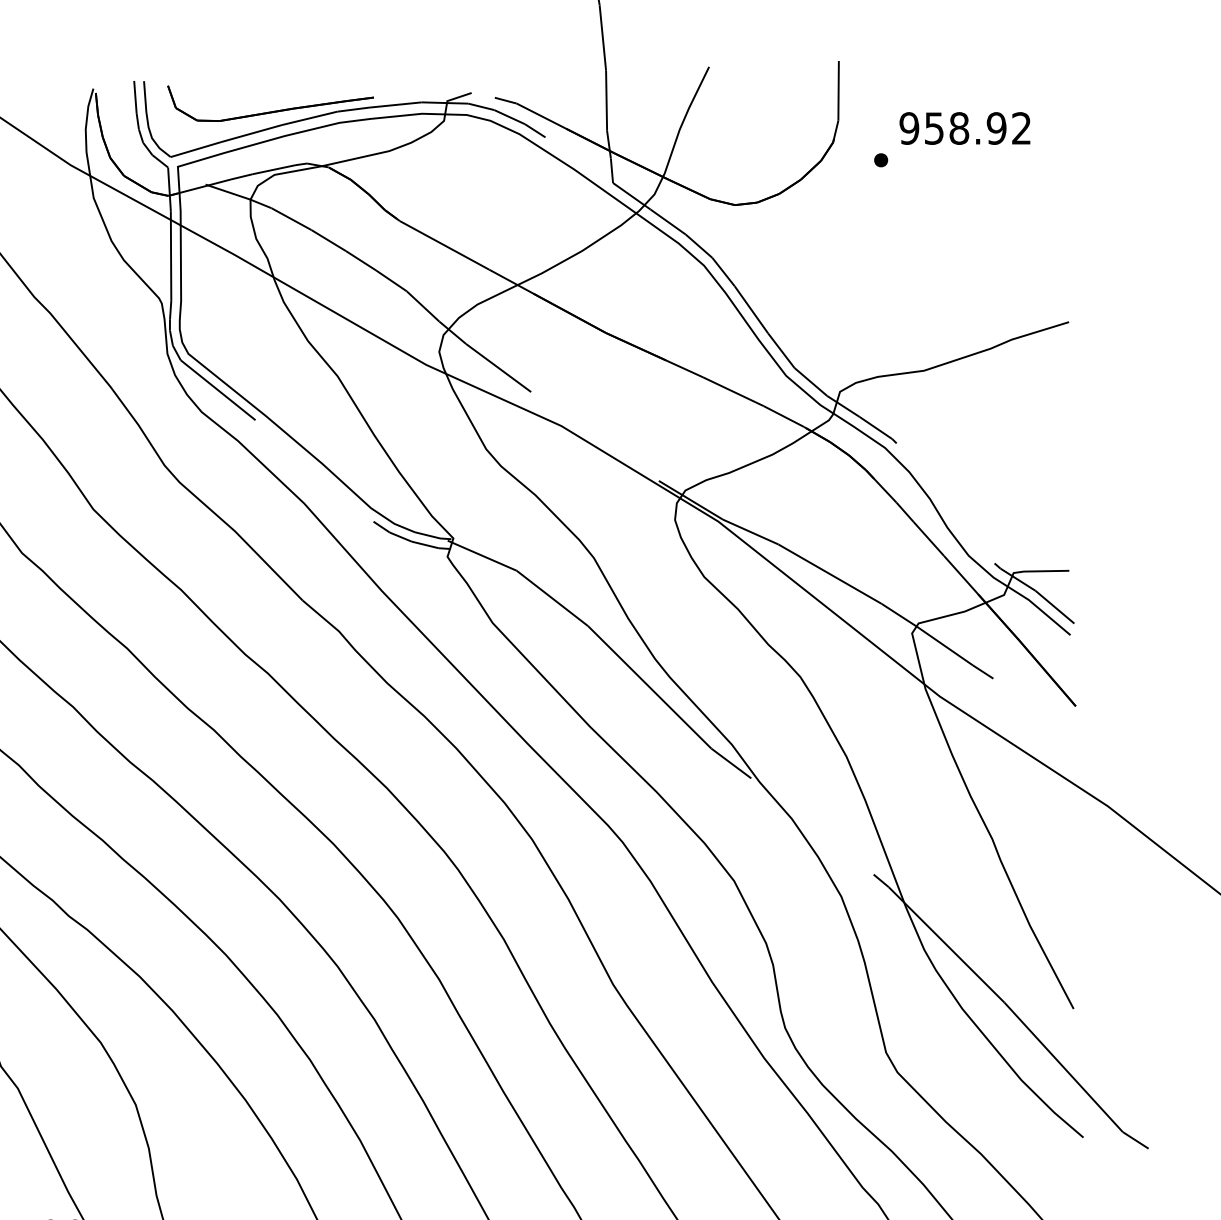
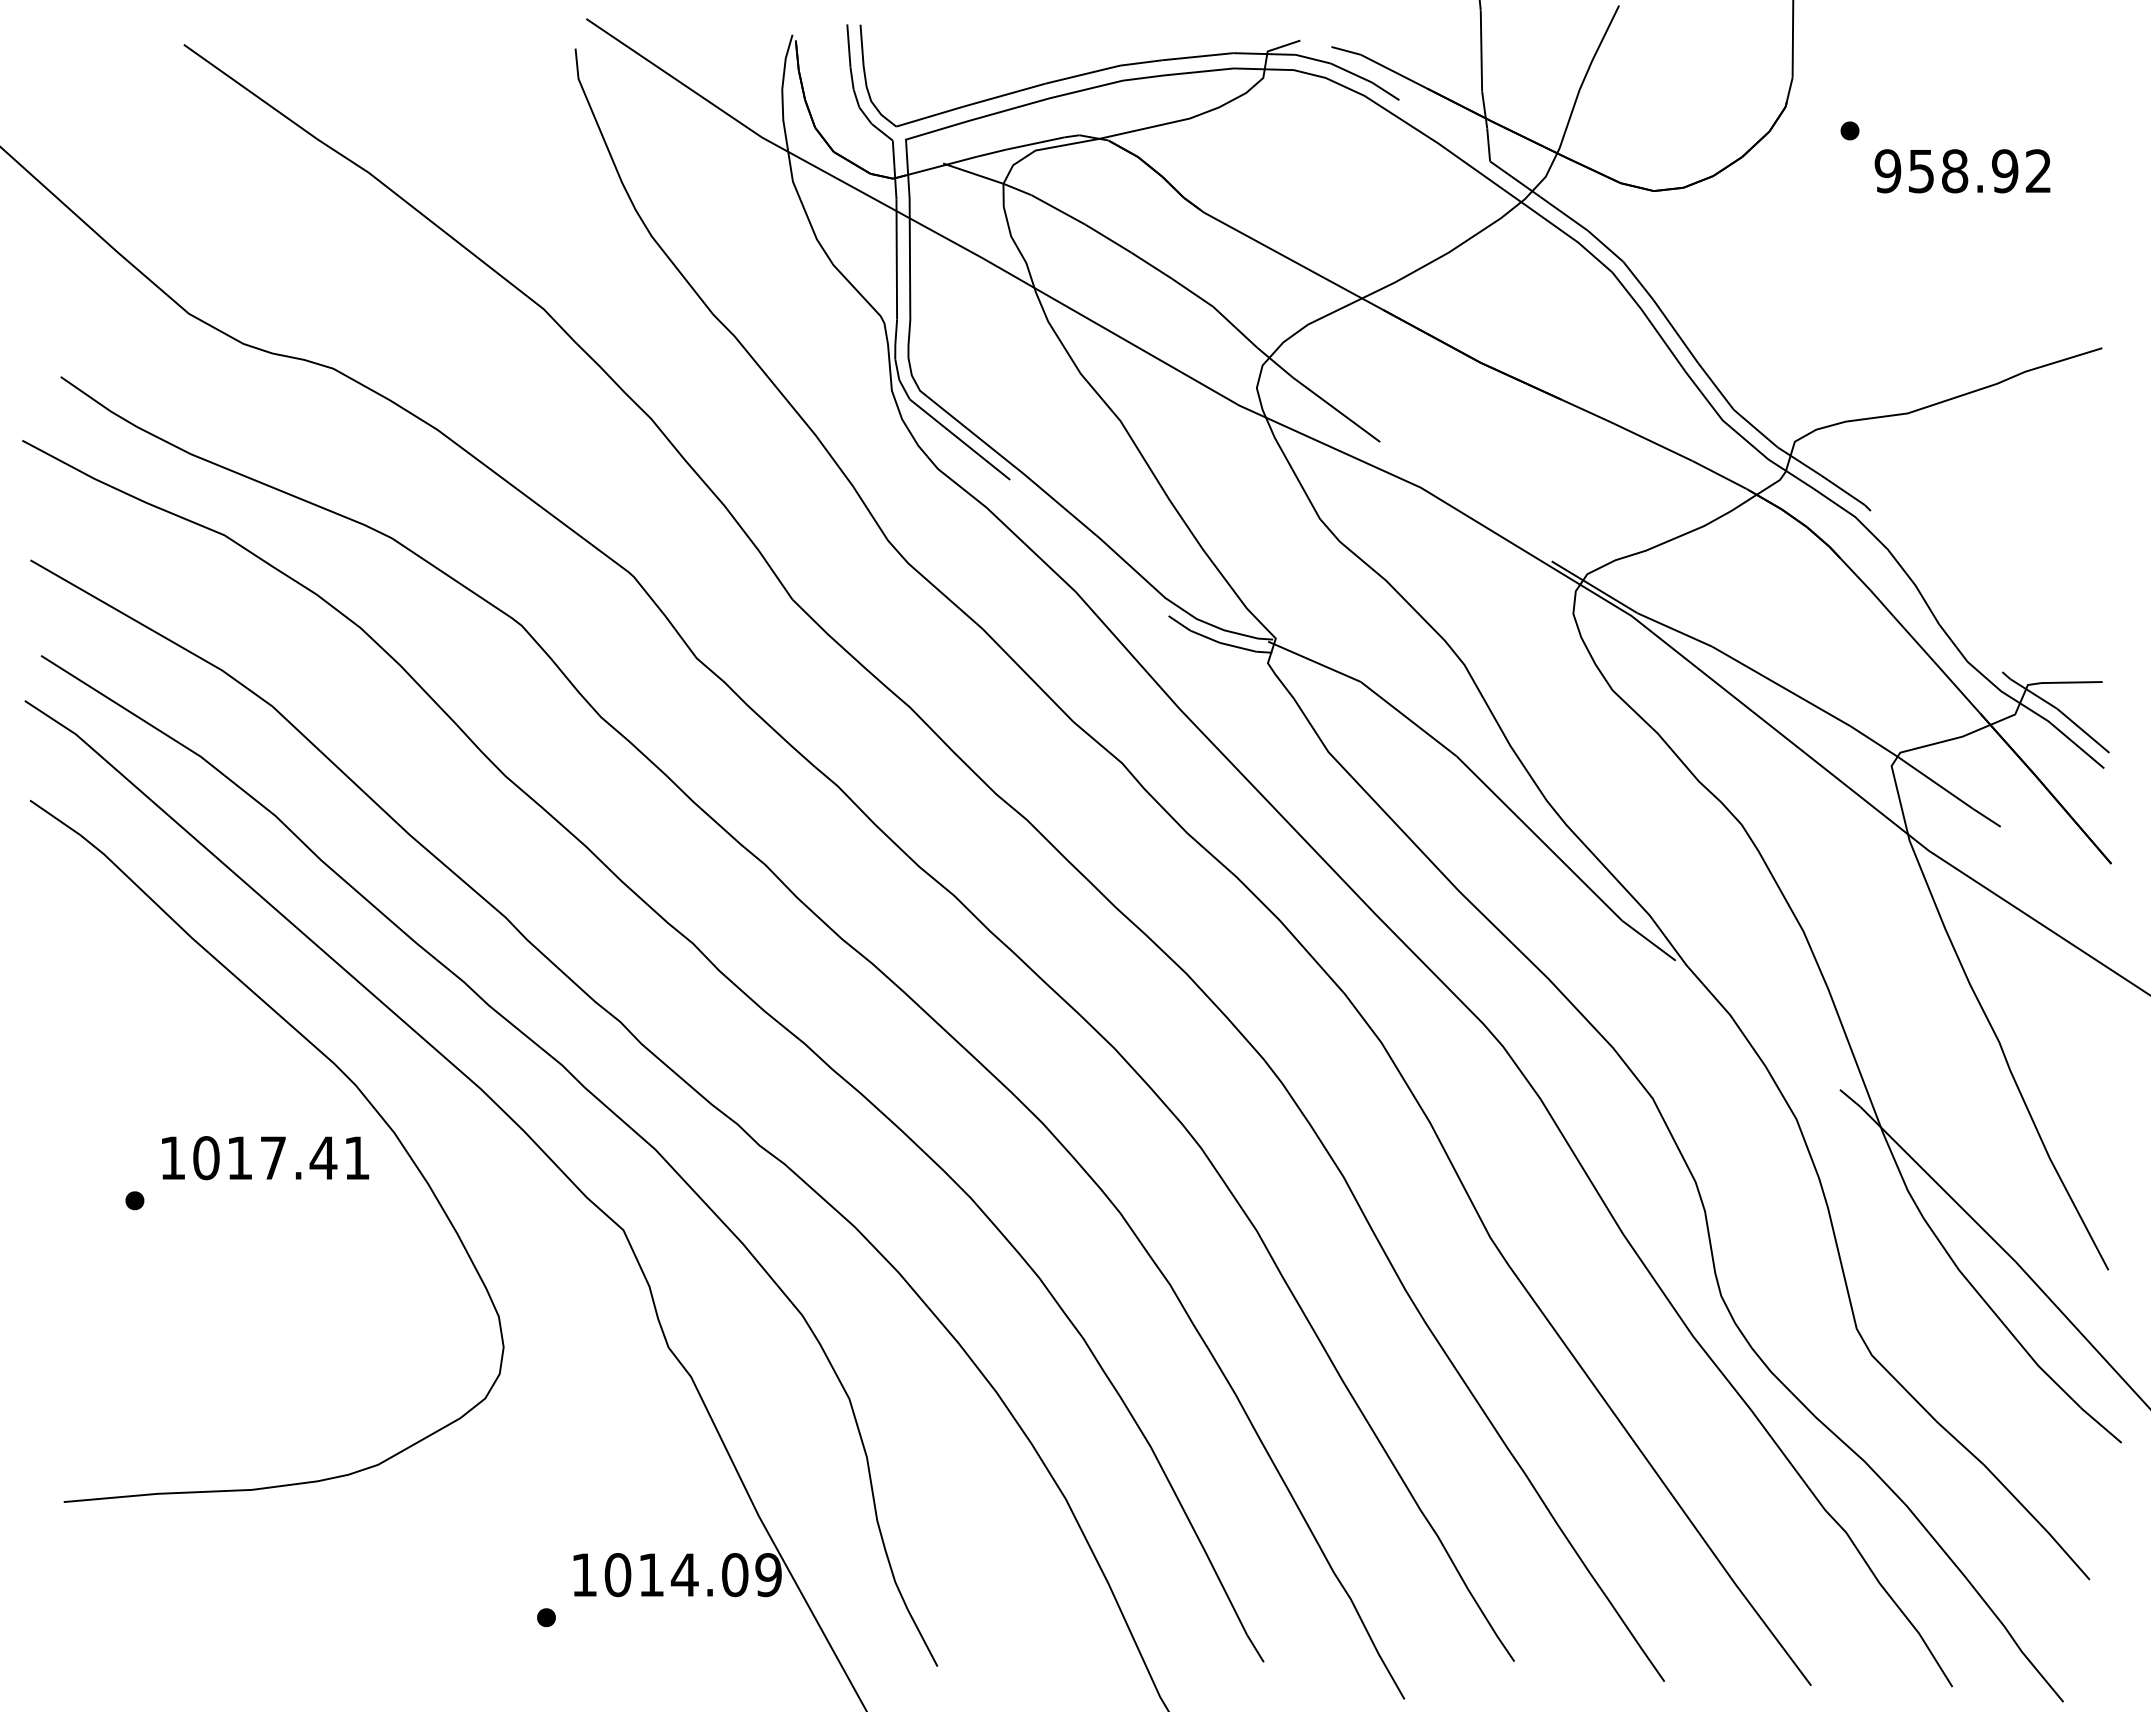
part: (270, 111) -> (1030, 65), removed
text: (964, 128) -> (1962, 171), moved

